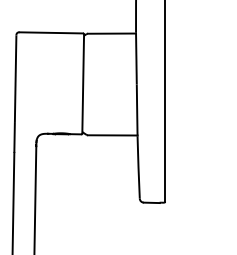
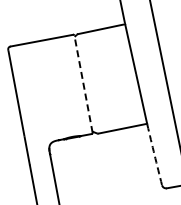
line: (83, 83) -> (83, 83), solid -> dashed
arc: (138, 167) -> (154, 154), solid -> dashed

